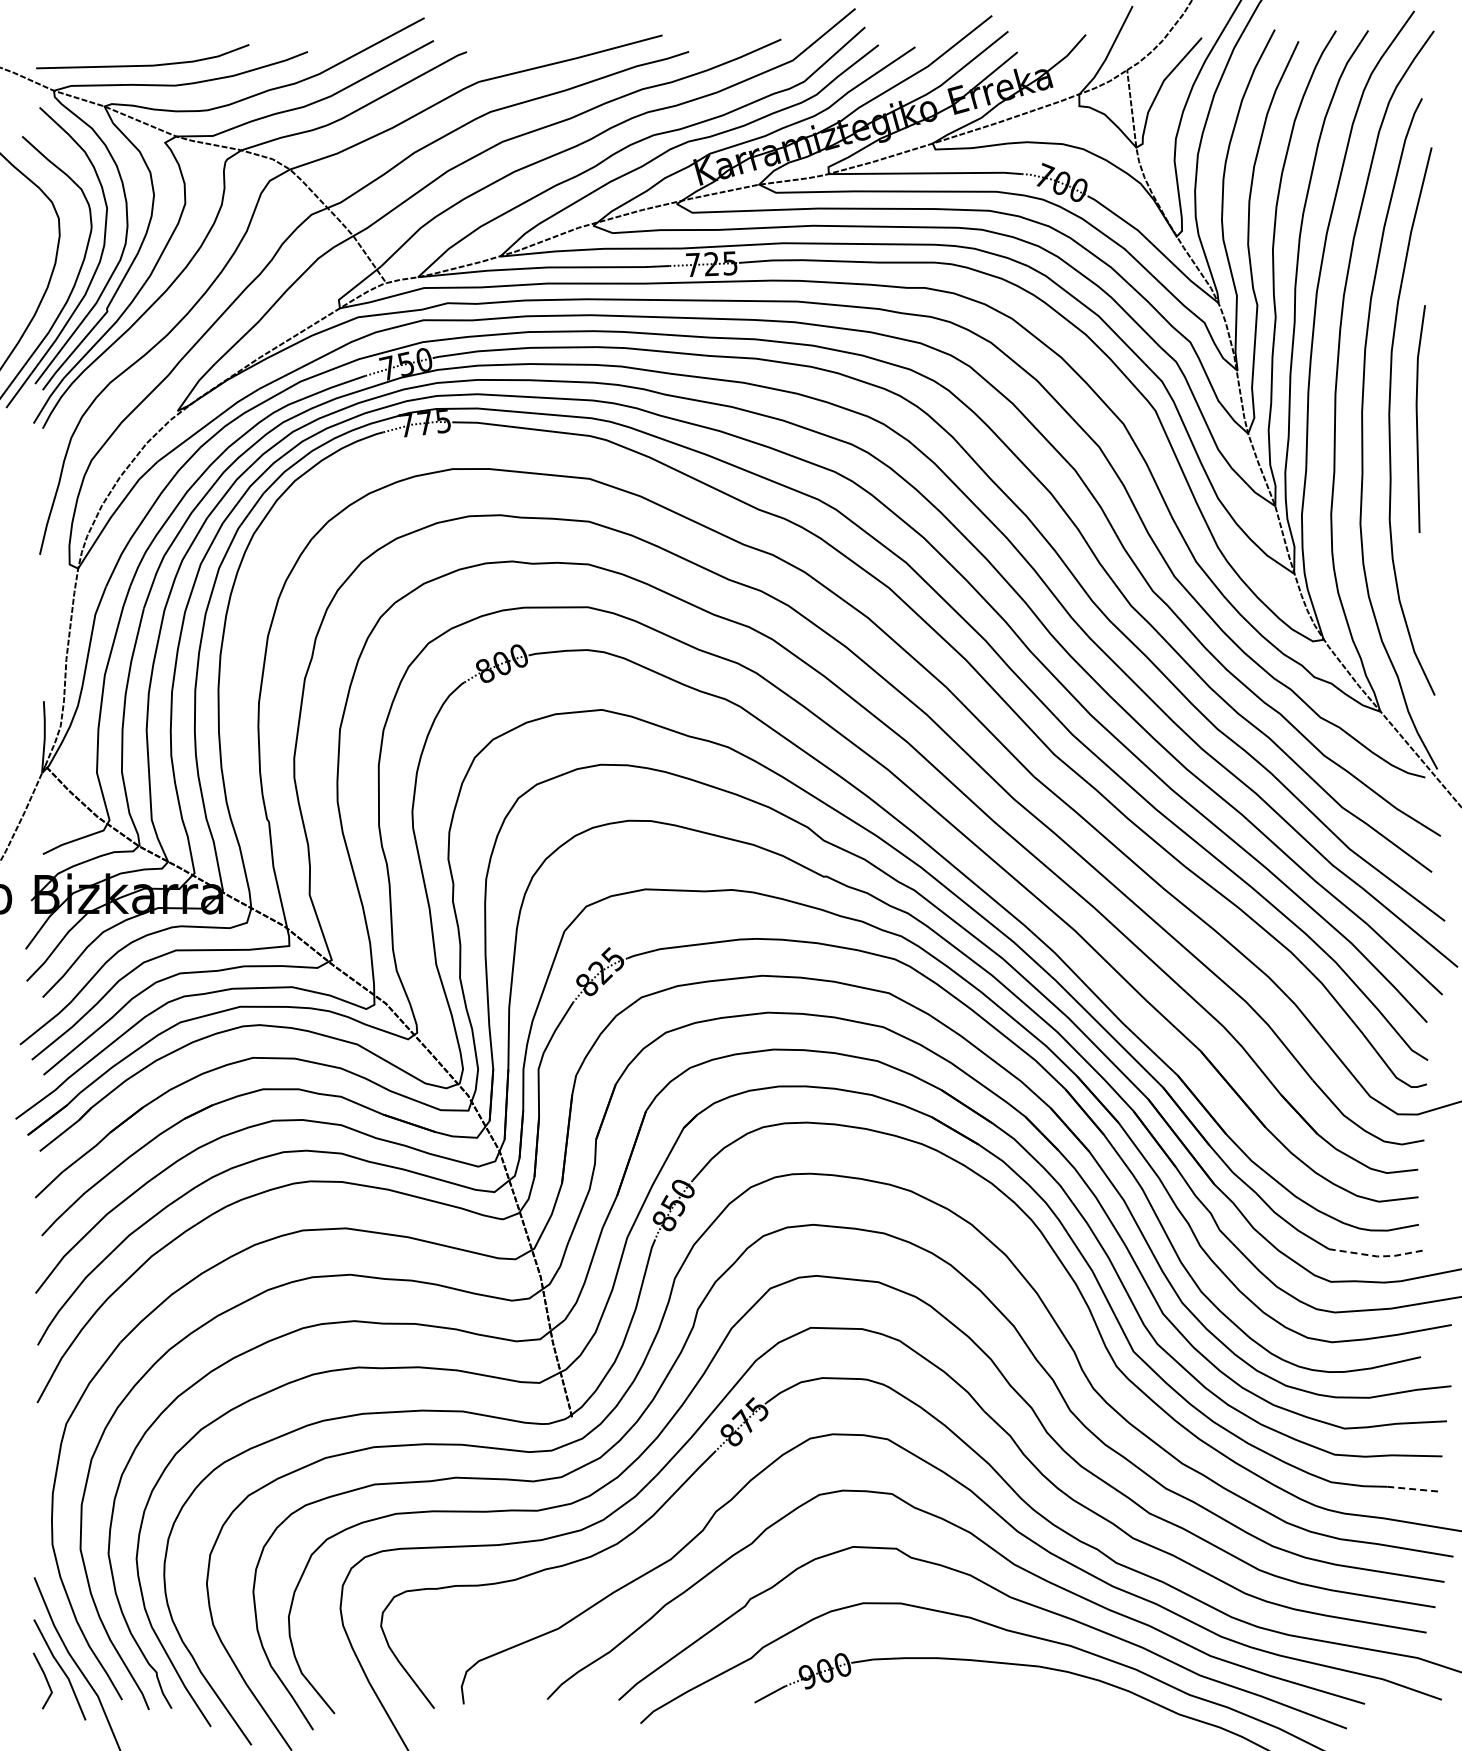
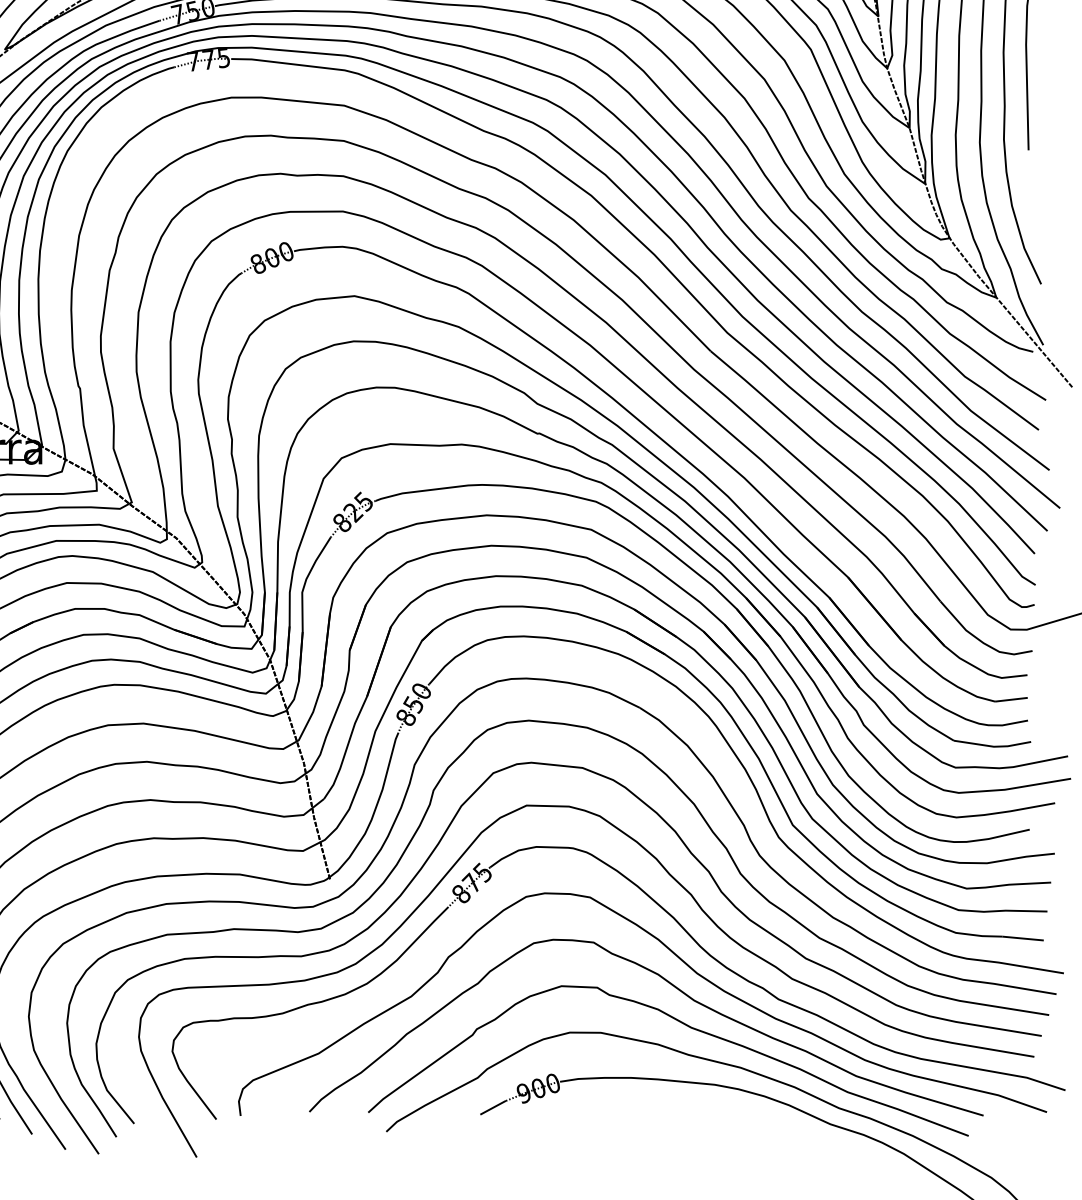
line: (1376, 1256) -> (993, 746), dashed -> solid
line: (1412, 1489) -> (1022, 938), dashed -> solid

